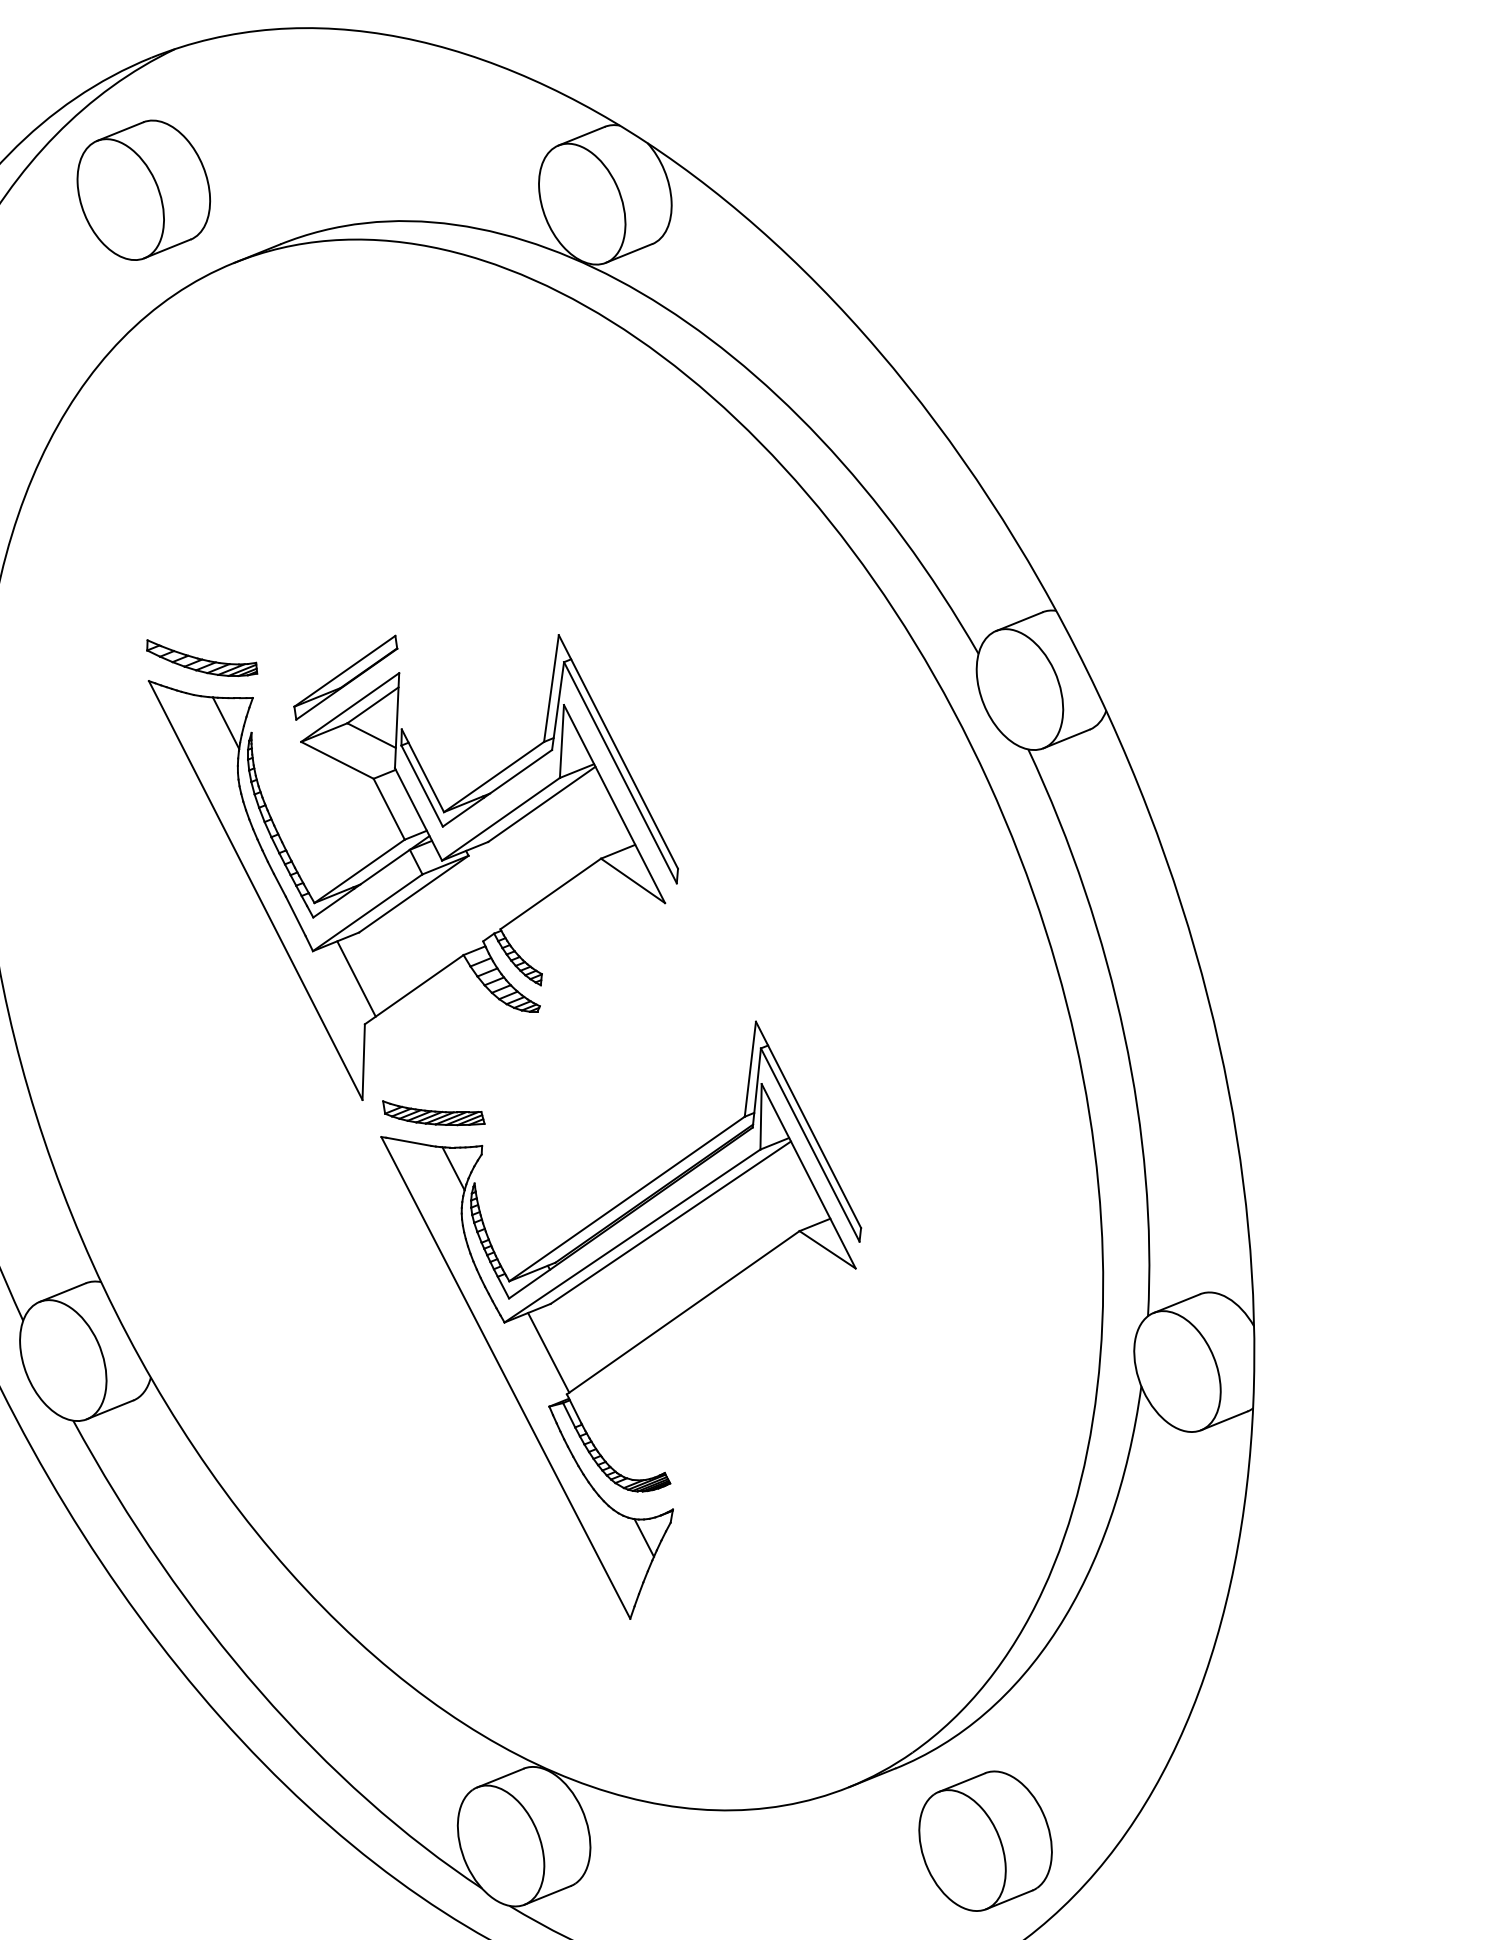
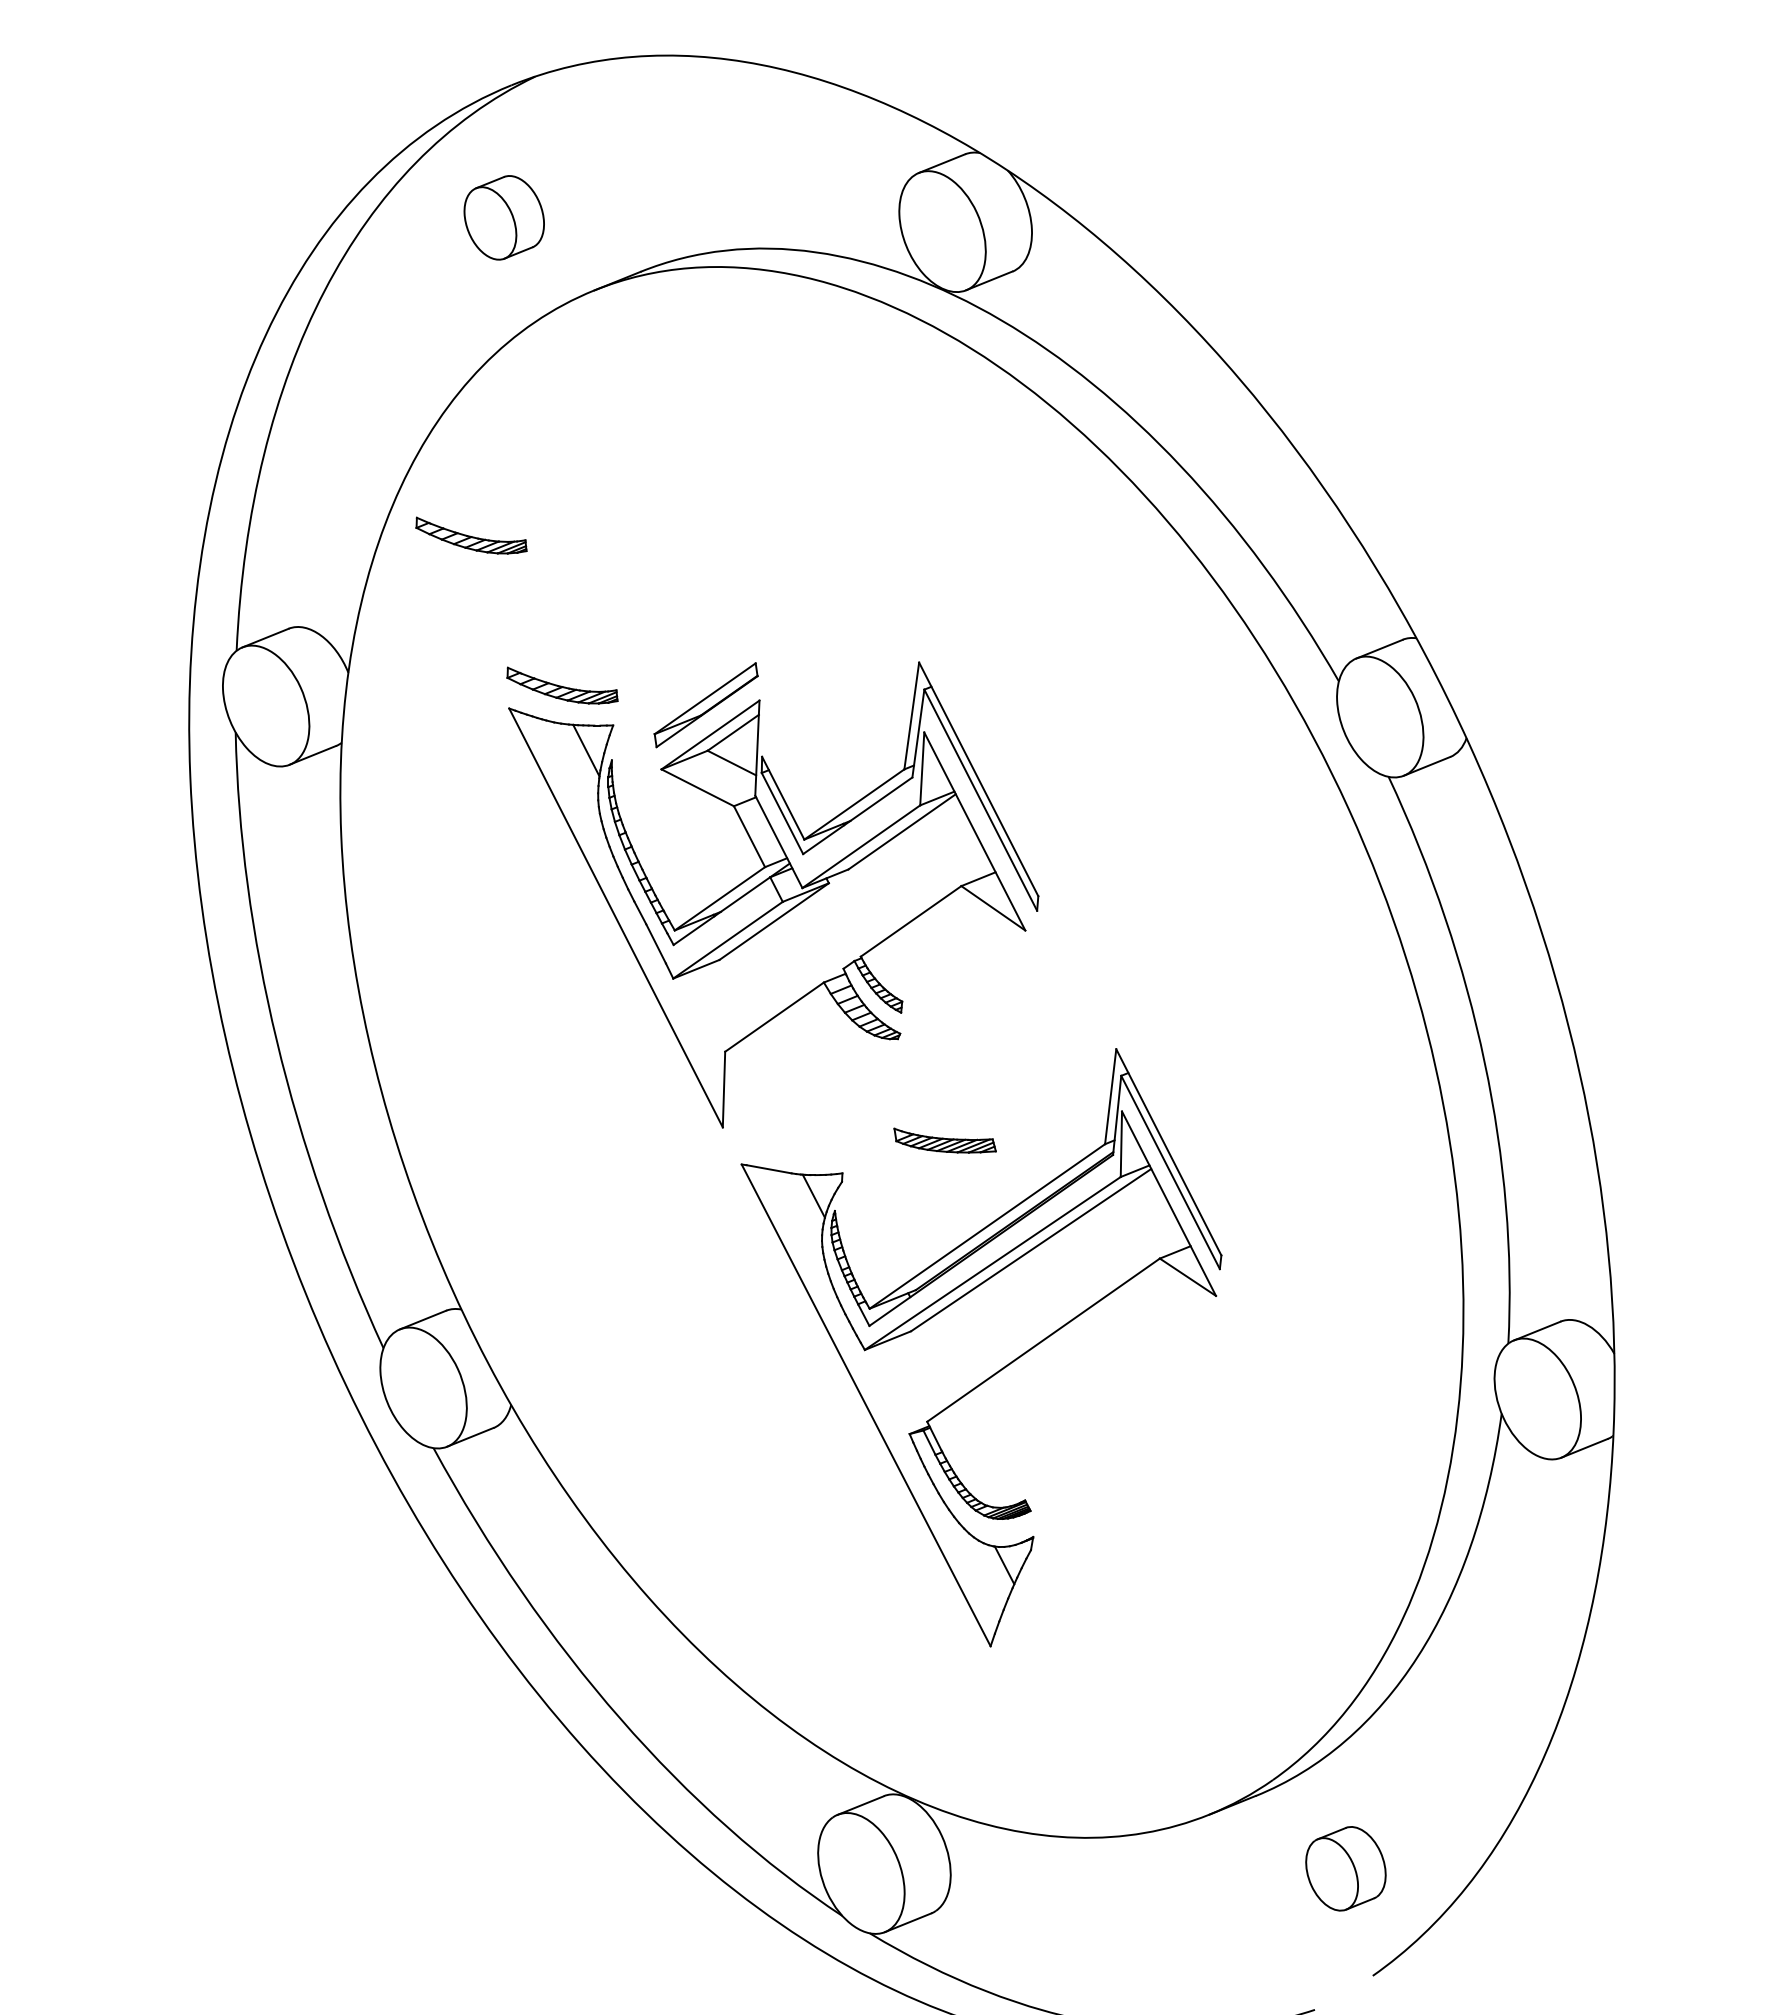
part: (144, 190) -> (504, 217), size x0.6
part: (111, 508) -> (471, 535), added
line: (356, 979) -> (716, 1006), removed
part: (433, 1113) -> (944, 1140), moved
line: (548, 1353) -> (908, 1380), removed
part: (985, 1841) -> (1345, 1868), size x0.6

